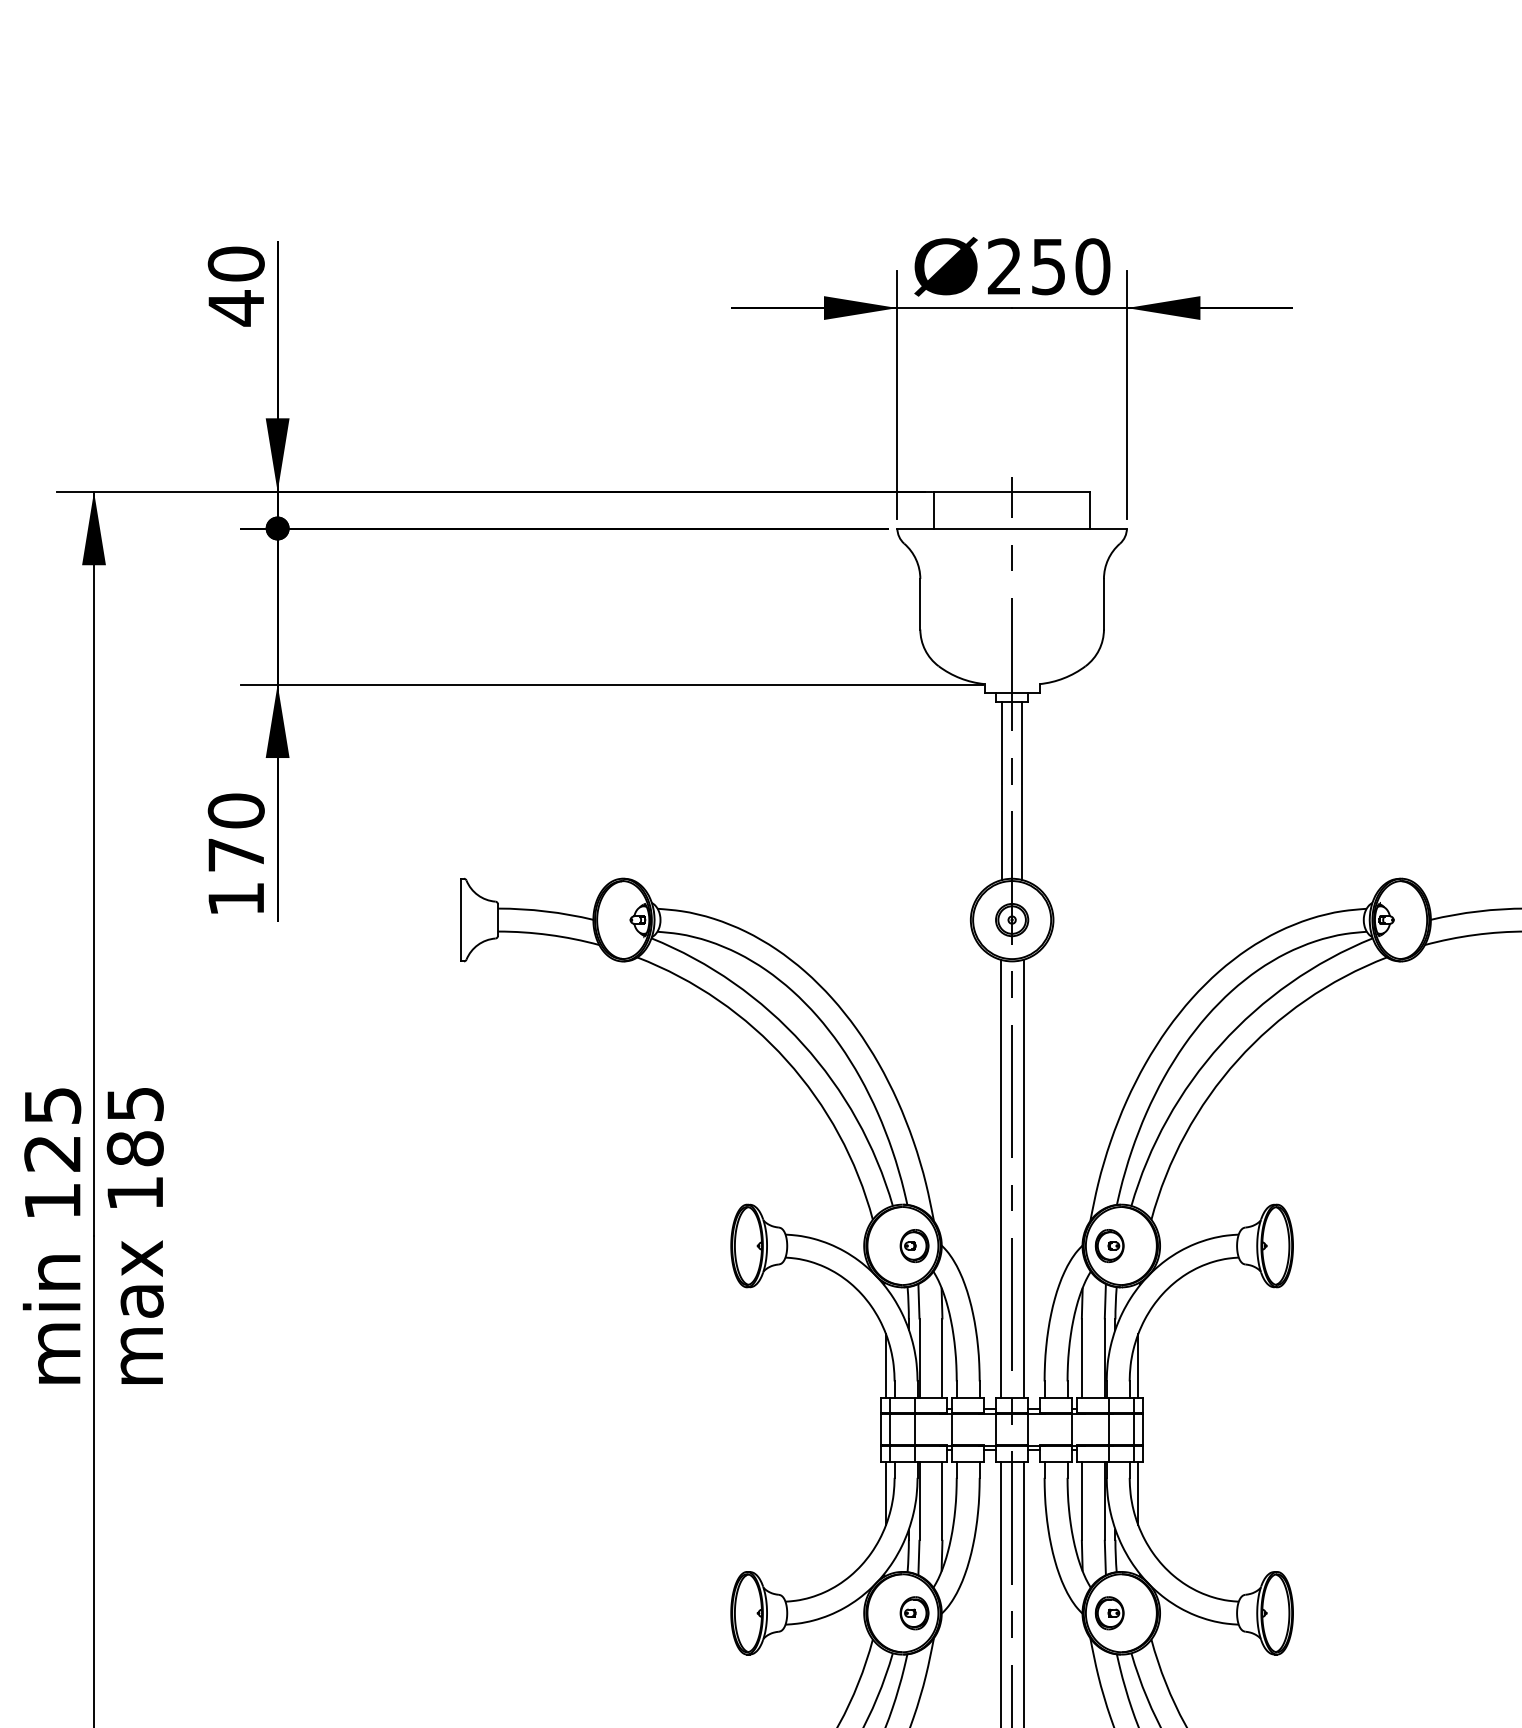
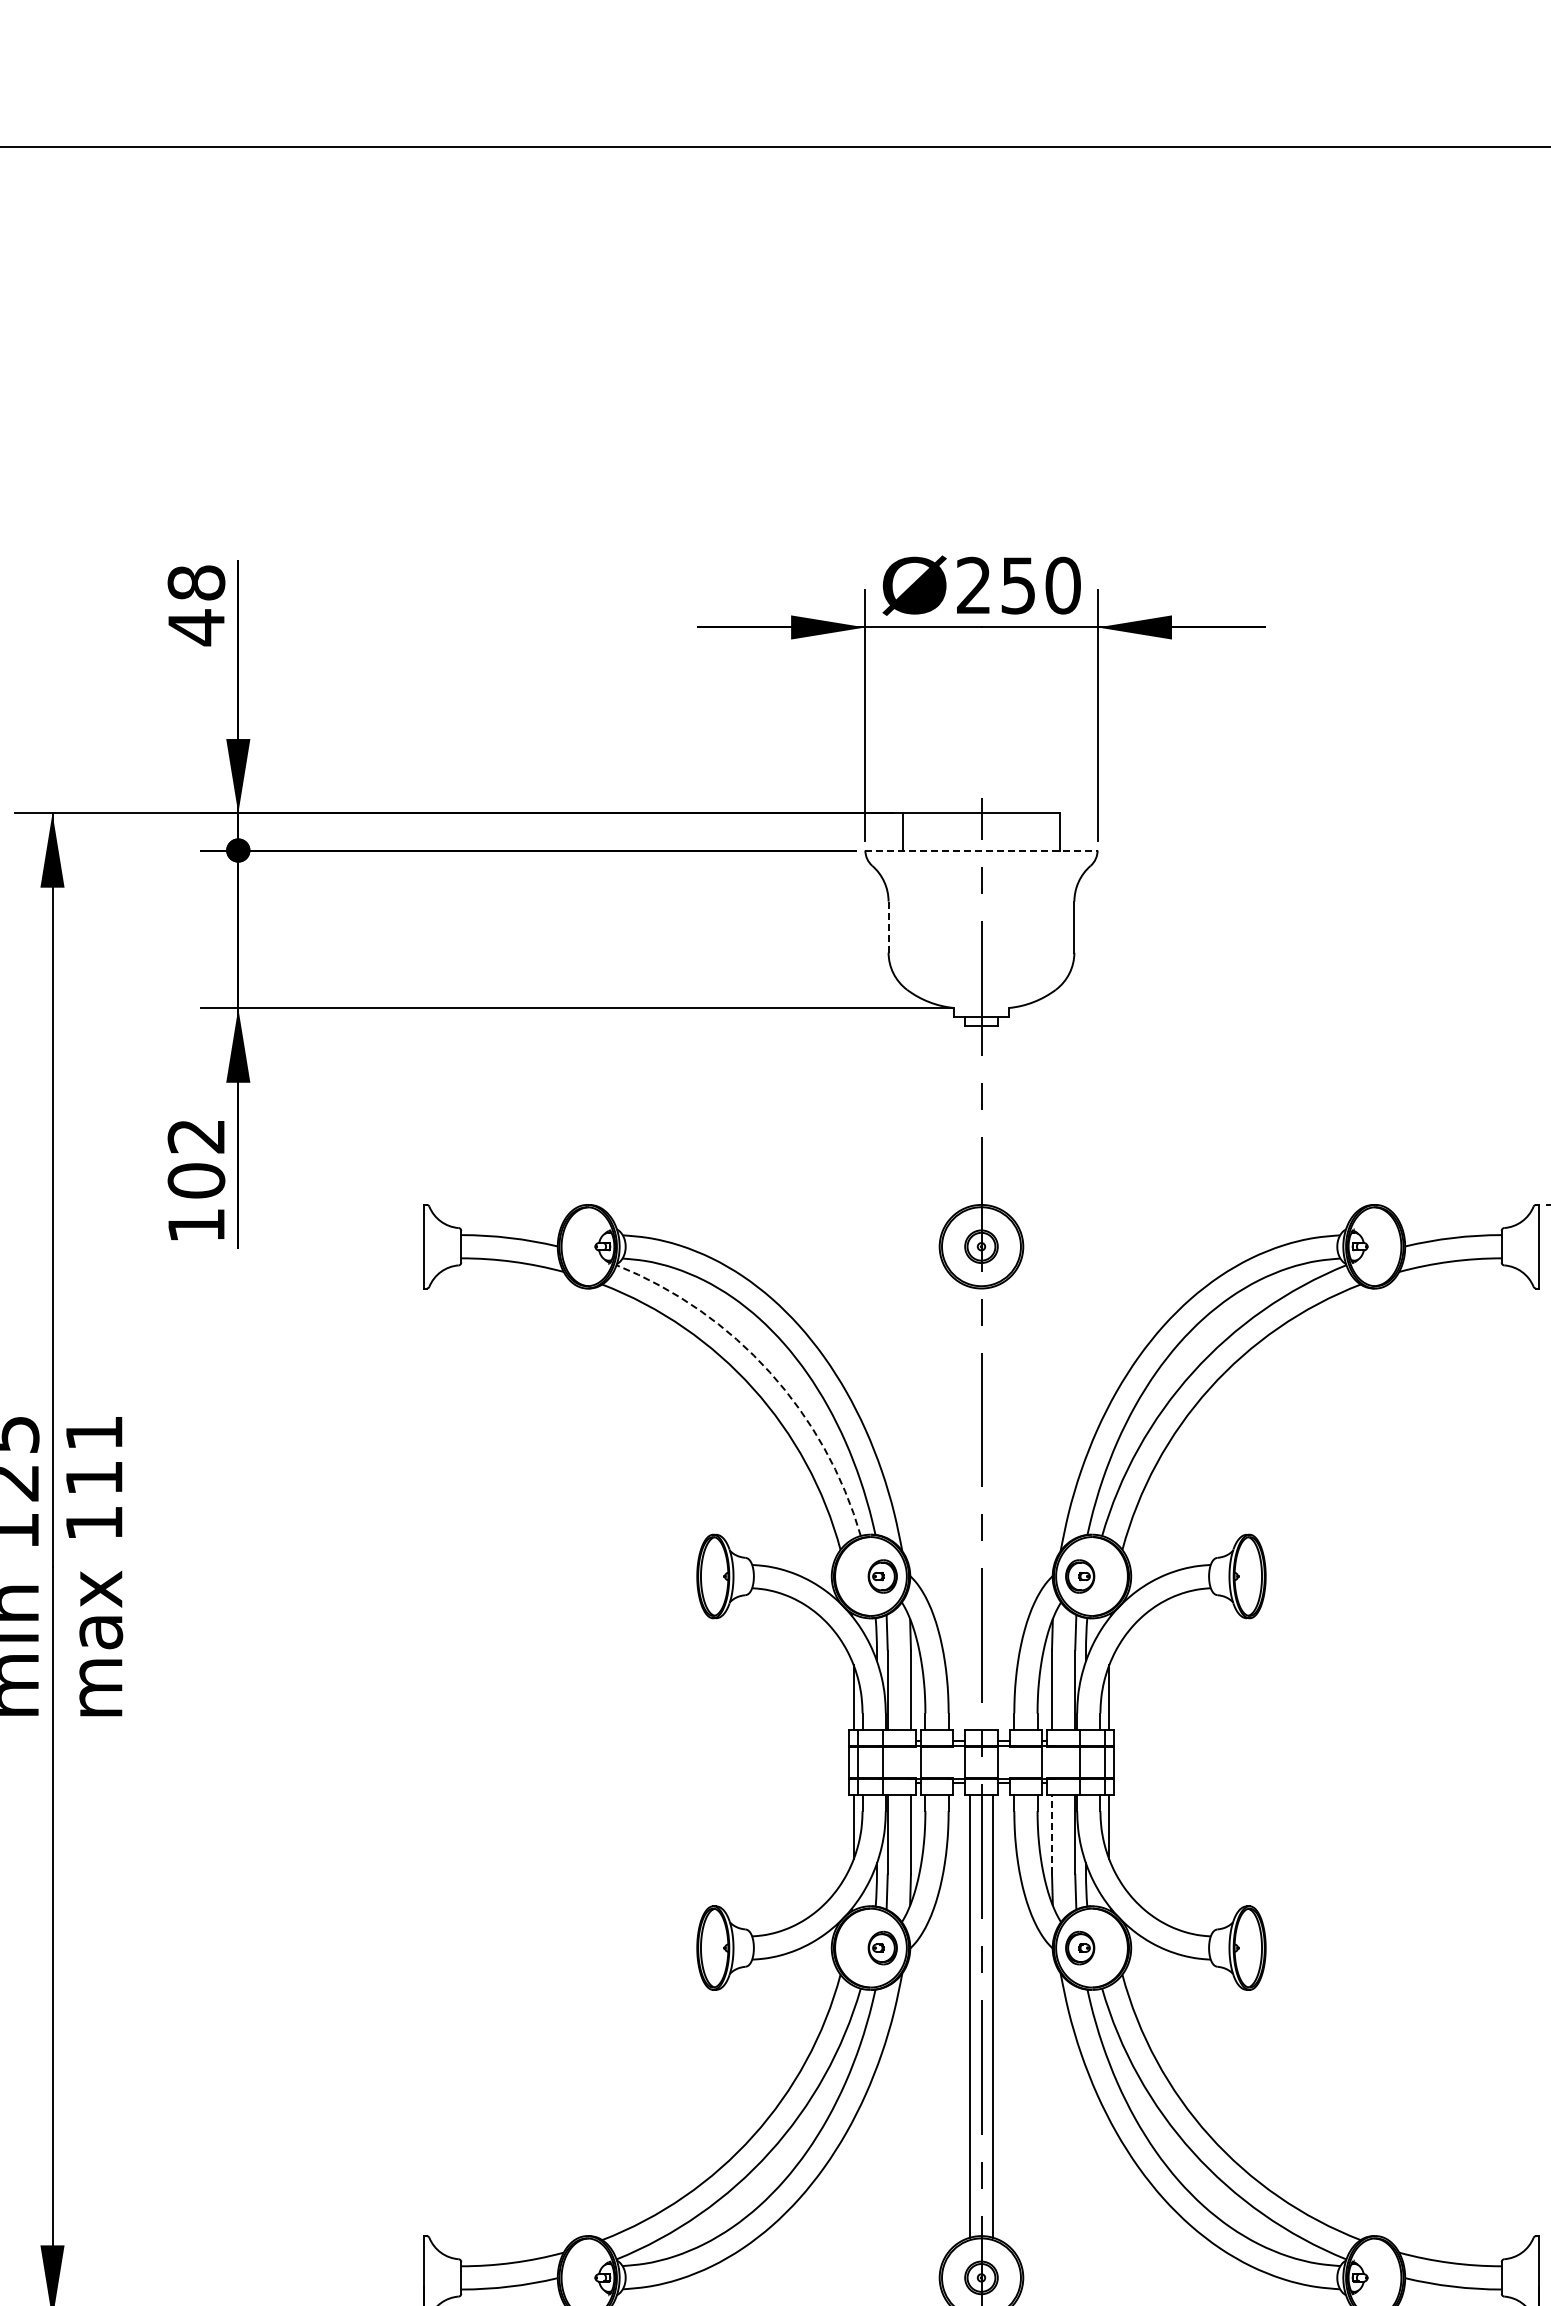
text: (236, 263) -> (196, 582), 40 -> 48
line: (1012, 528) -> (981, 850), solid -> dashed
line: (920, 604) -> (888, 927), solid -> dashed
line: (1002, 791) -> (971, 1116), removed
line: (1022, 791) -> (991, 1116), removed
text: (236, 832) -> (196, 1158), 170 -> 102
arc: (802, 1044) -> (769, 1372), solid -> dashed
text: (135, 1126) -> (94, 1455), 185 -> 111
line: (1000, 1177) -> (969, 1507), removed
line: (1024, 1177) -> (993, 1507), removed
line: (1081, 1499) -> (1051, 1833), solid -> dashed

